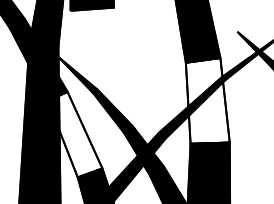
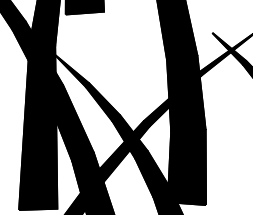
fill: (207, 100) -> (186, 93), added
fill: (74, 133) -> (69, 122), added

